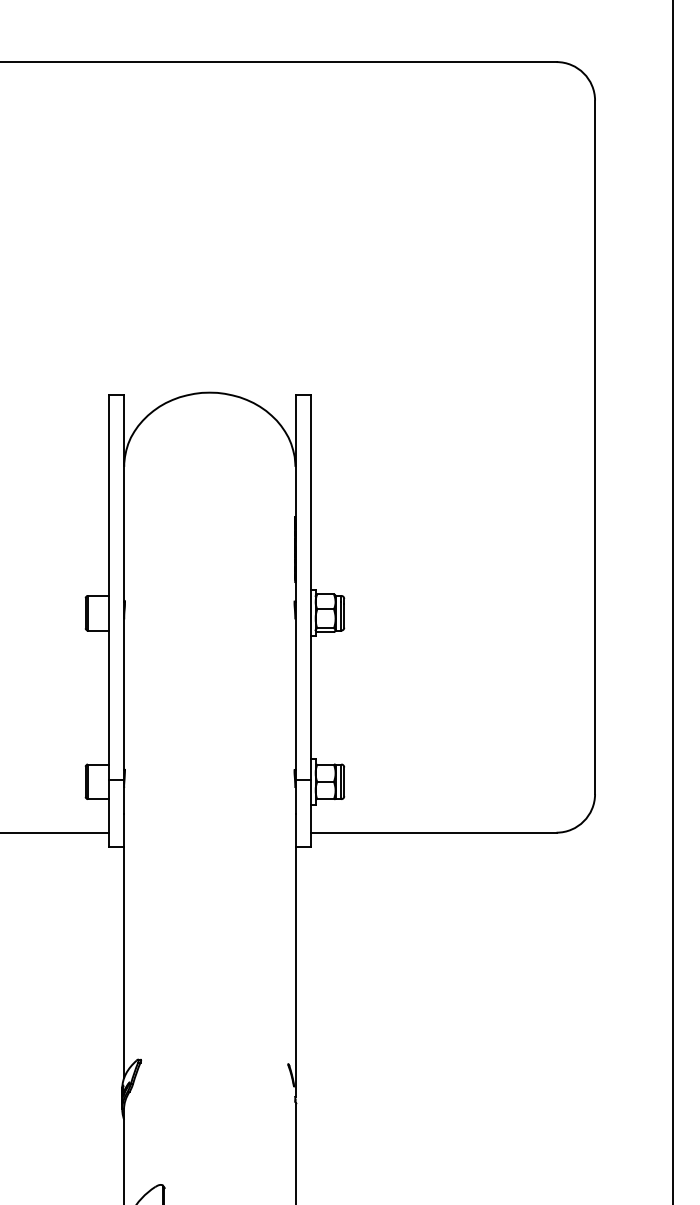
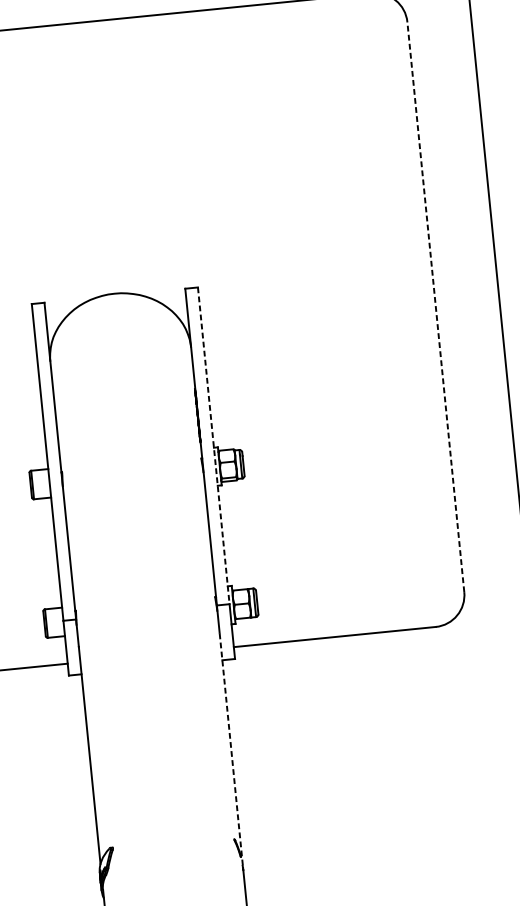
line: (595, 447) -> (436, 307), solid -> dashed
line: (310, 587) -> (213, 445), solid -> dashed
line: (295, 954) -> (231, 748), solid -> dashed

